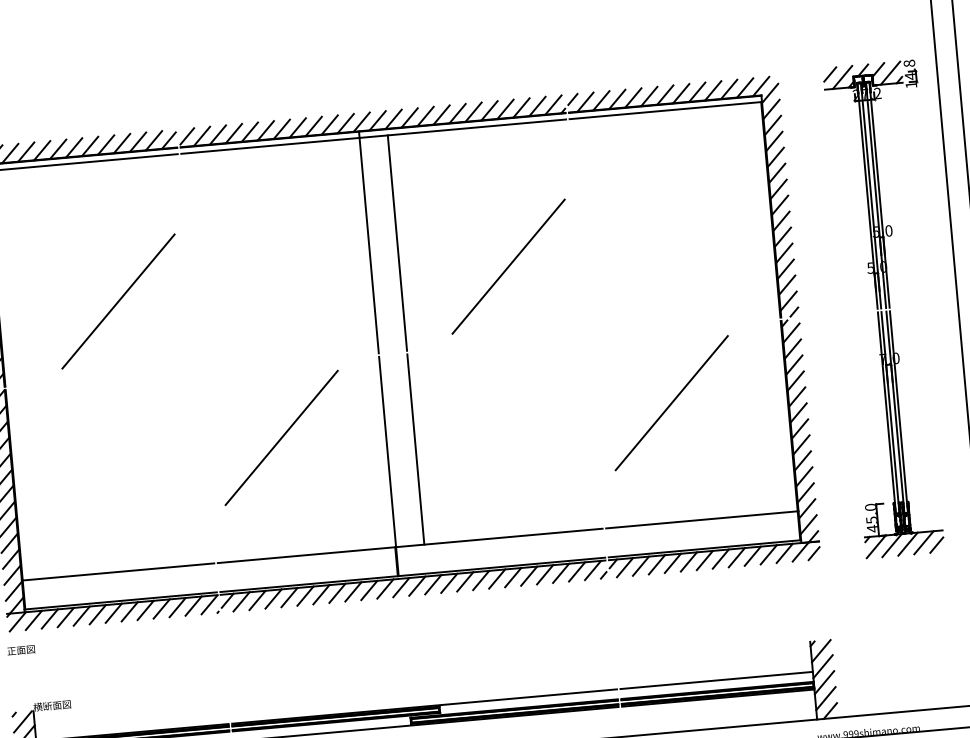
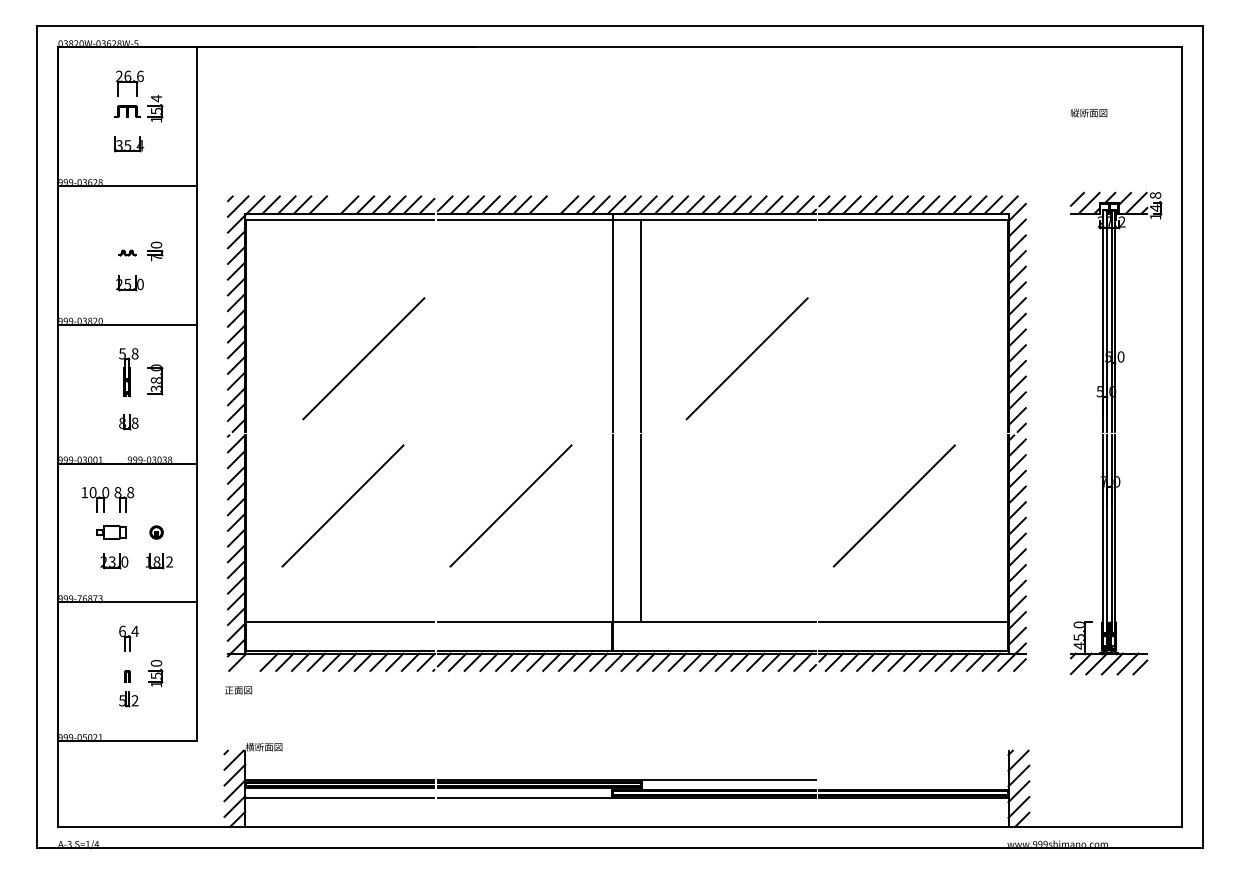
line: (297, 127) -> (553, 204), removed
line: (73, 147) -> (333, 204), removed
line: (110, 452) -> (342, 505), added
line: (33, 619) -> (253, 661), removed
line: (716, 680) -> (913, 780), removed

